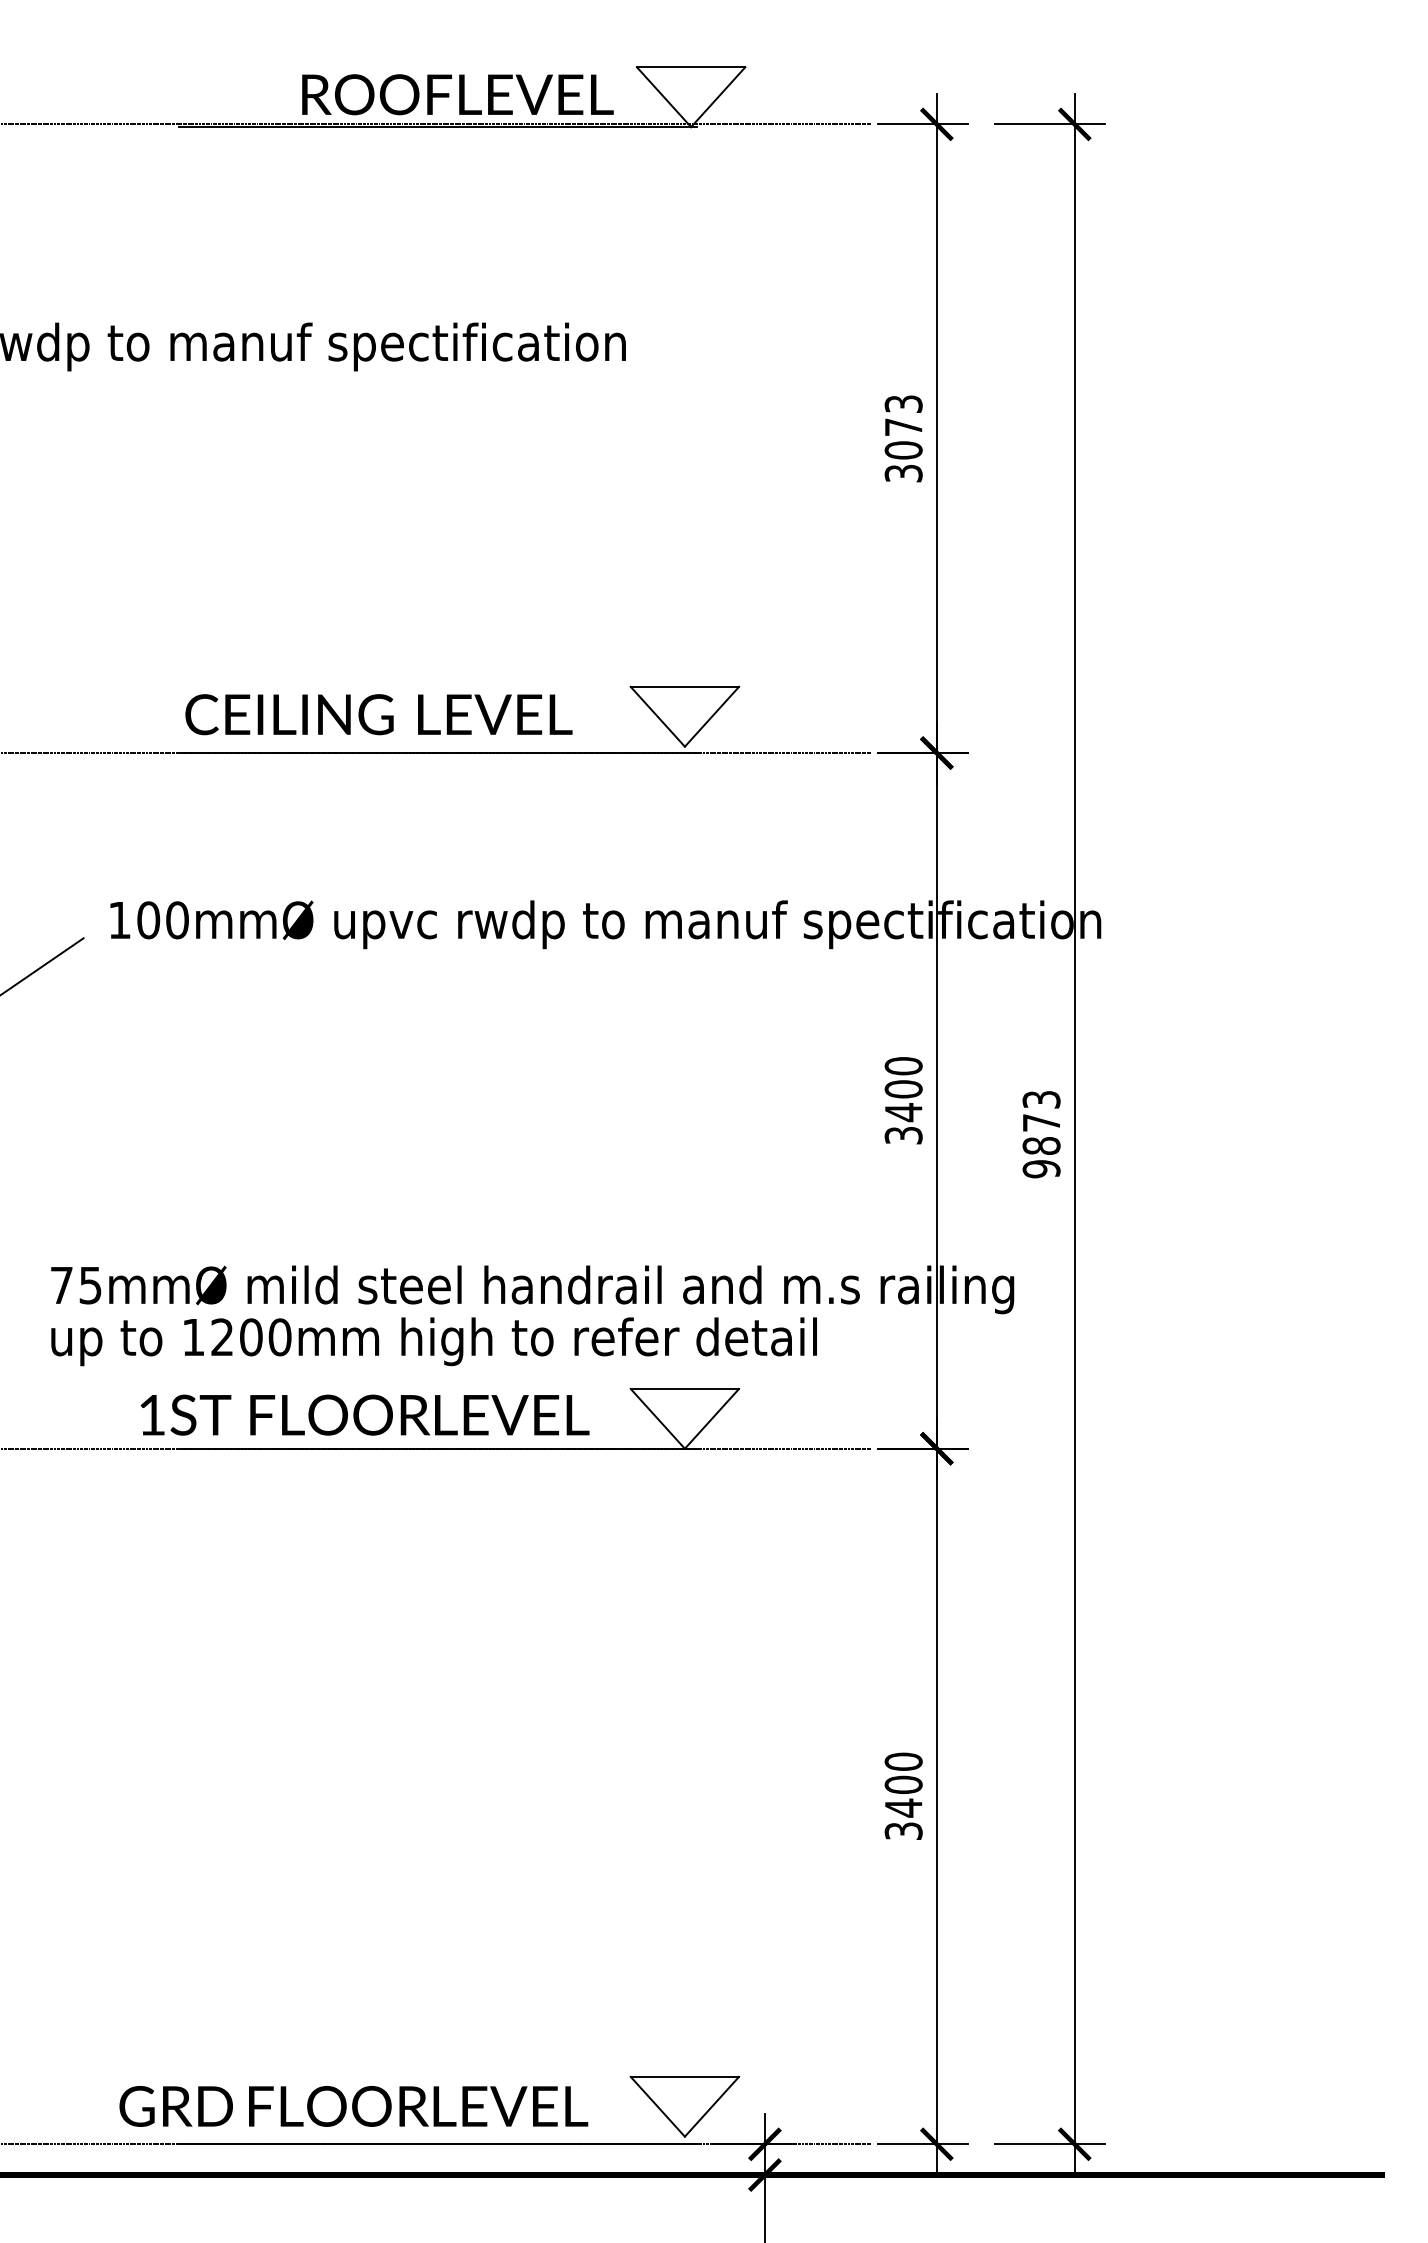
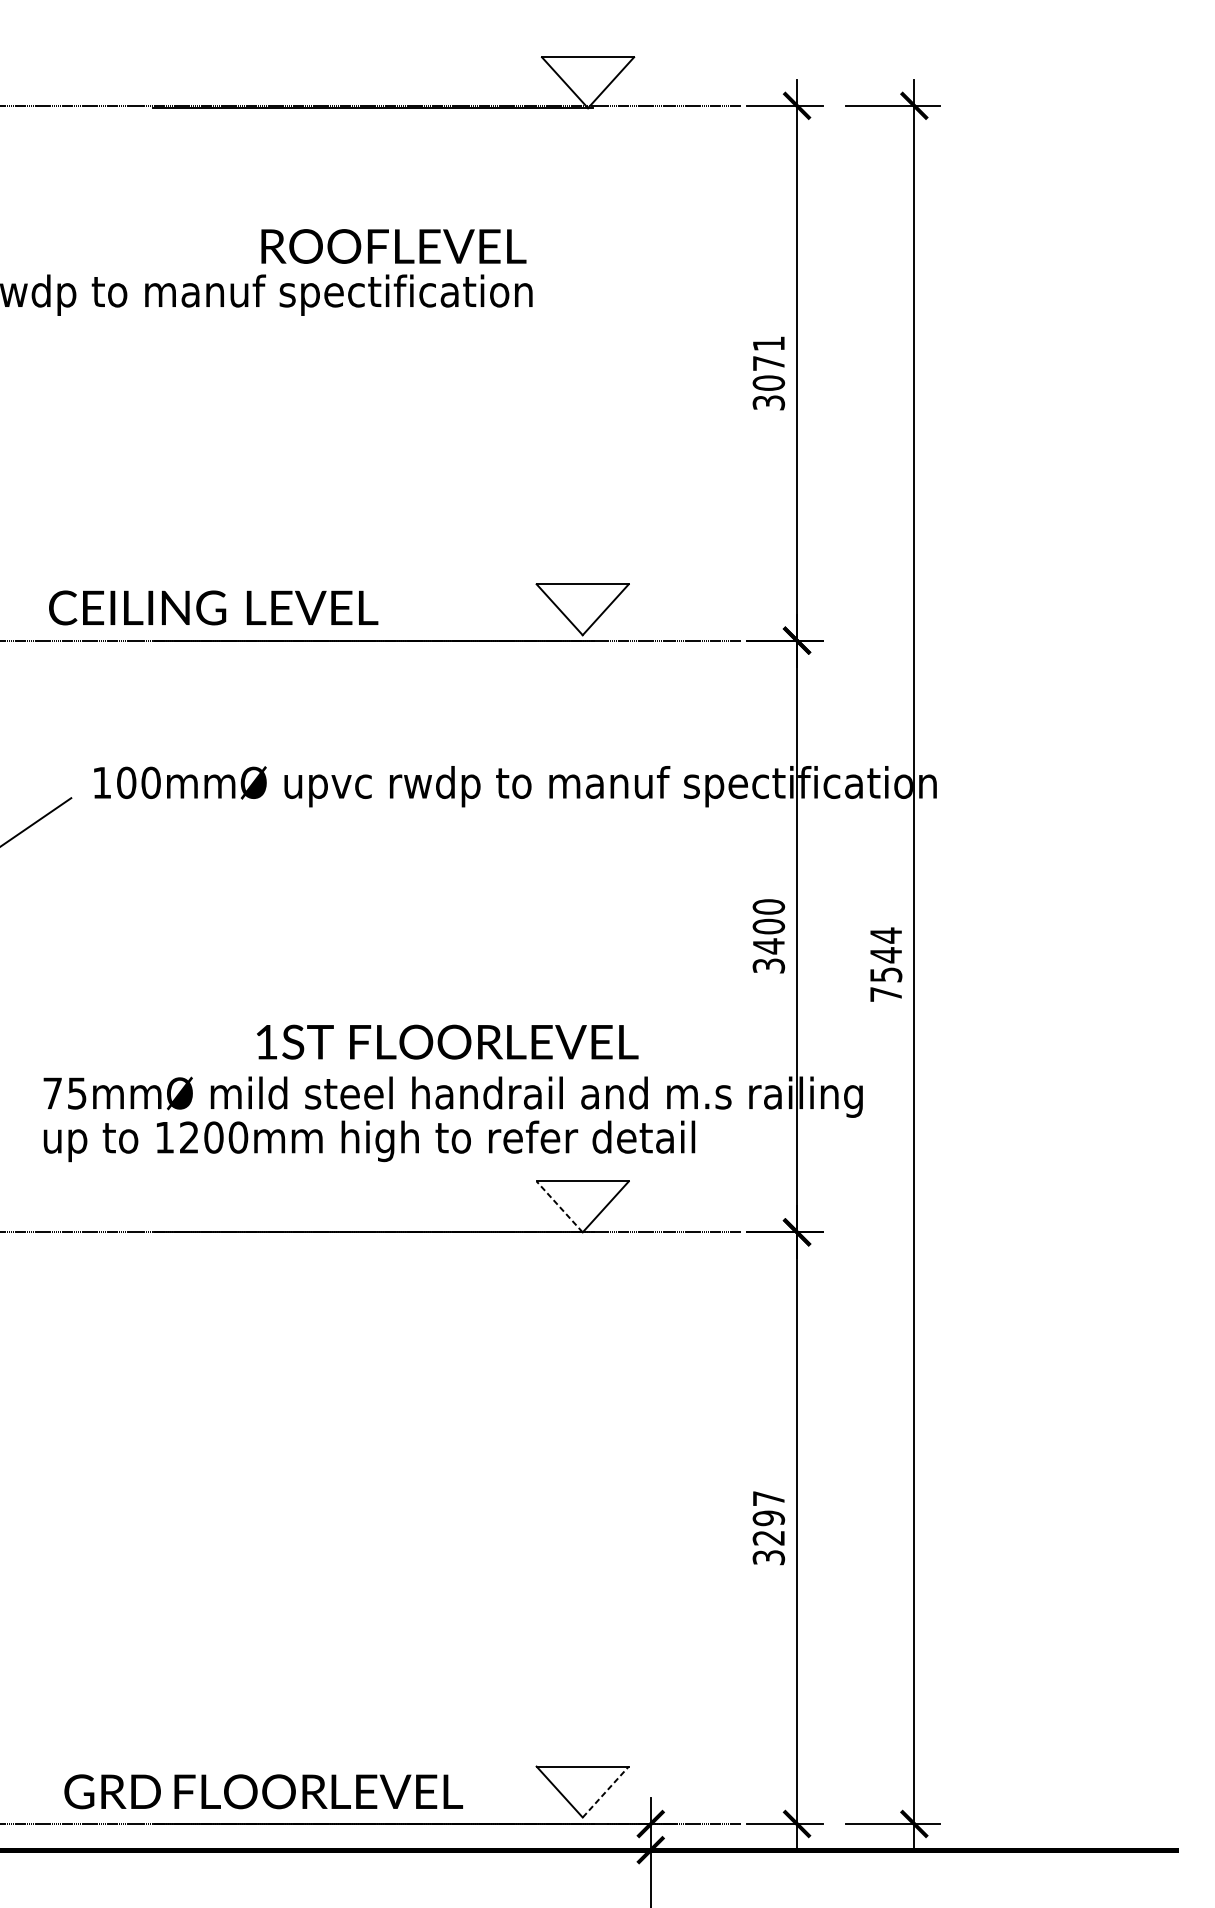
text: (457, 94) -> (393, 246), moved
text: (903, 403) -> (768, 343), 3073 -> 3071
text: (378, 714) -> (213, 607), moved
text: (1041, 1134) -> (886, 965), 9873 -> 7544
text: (364, 1414) -> (447, 1041), moved
line: (657, 1418) -> (559, 1206), solid -> dashed
text: (903, 1784) -> (768, 1517), 3400 -> 3297
text: (353, 2106) -> (263, 1791), moved
line: (712, 2106) -> (606, 1791), solid -> dashed

